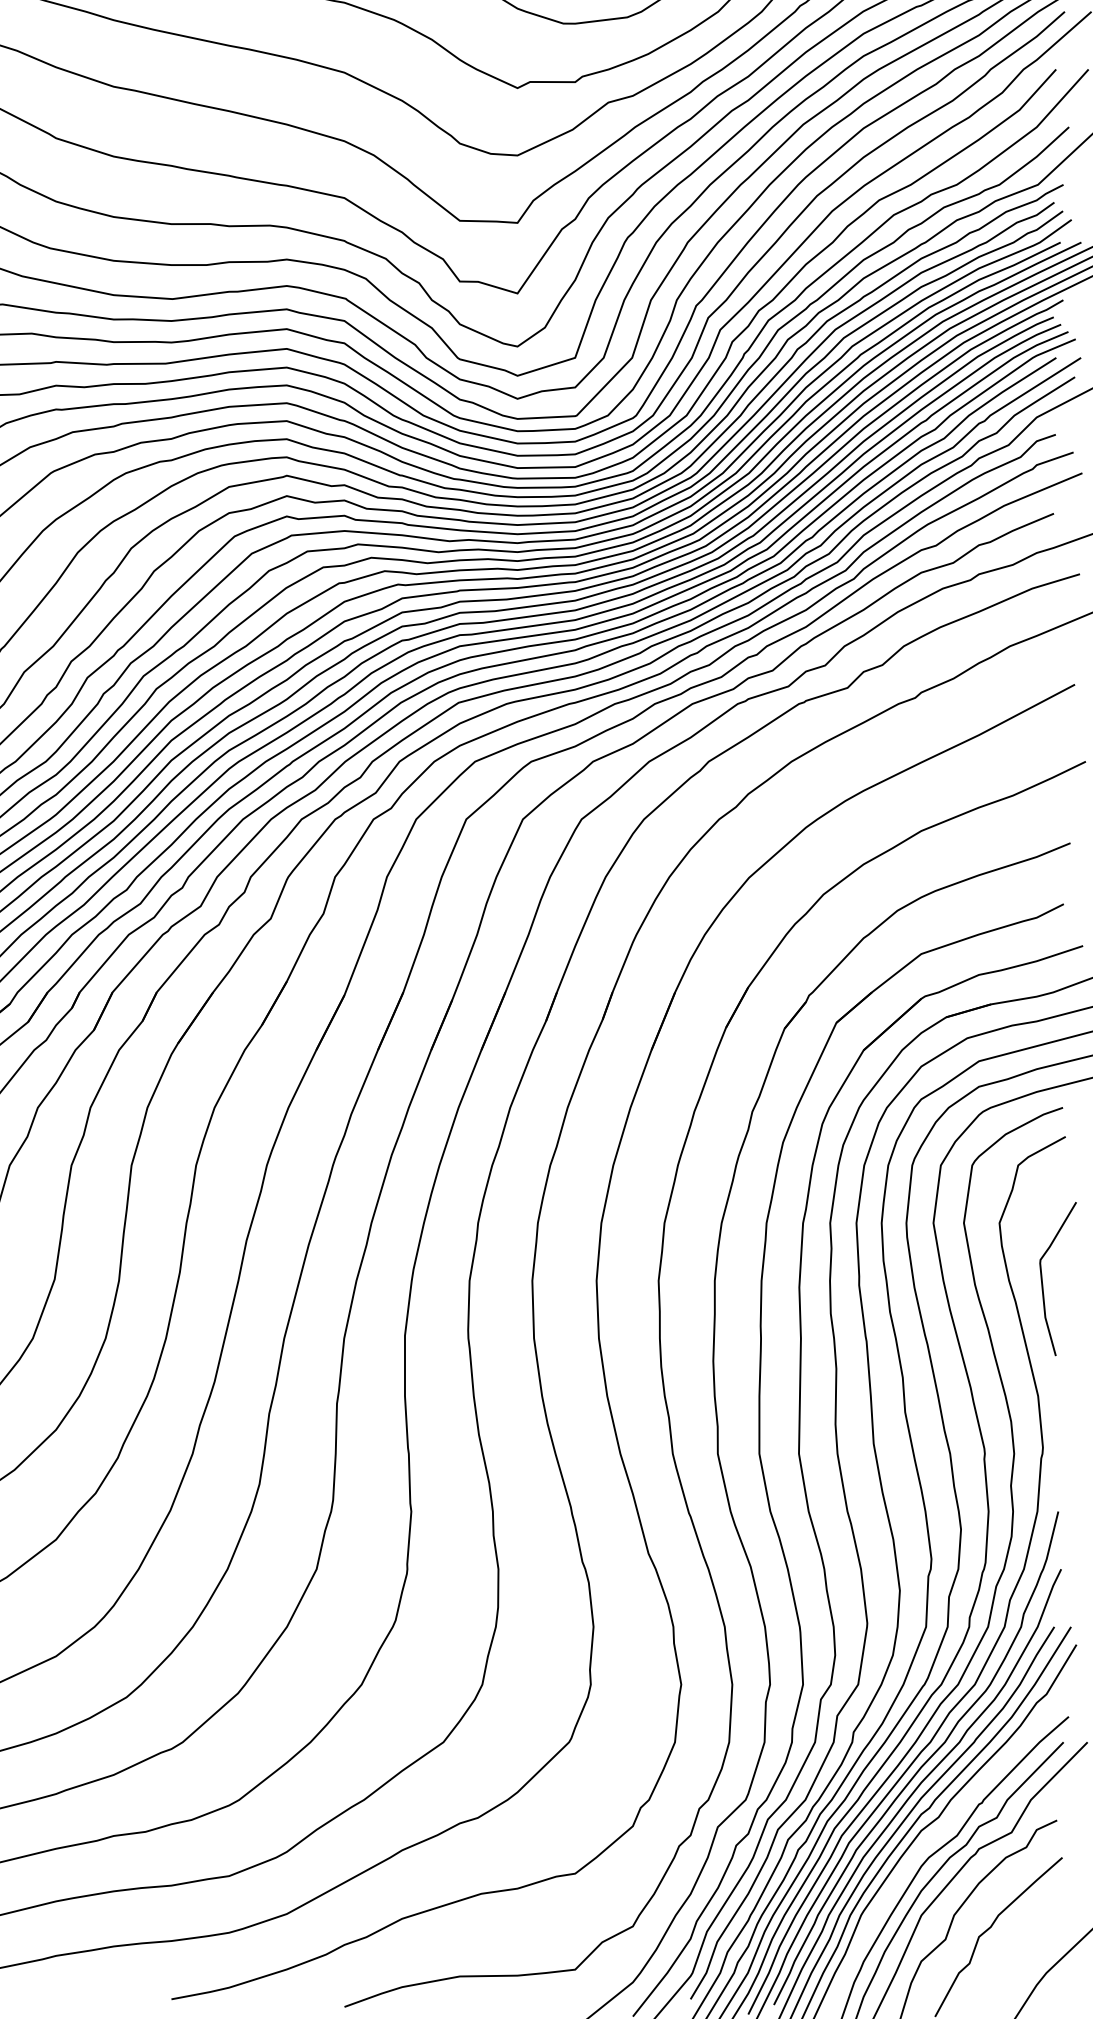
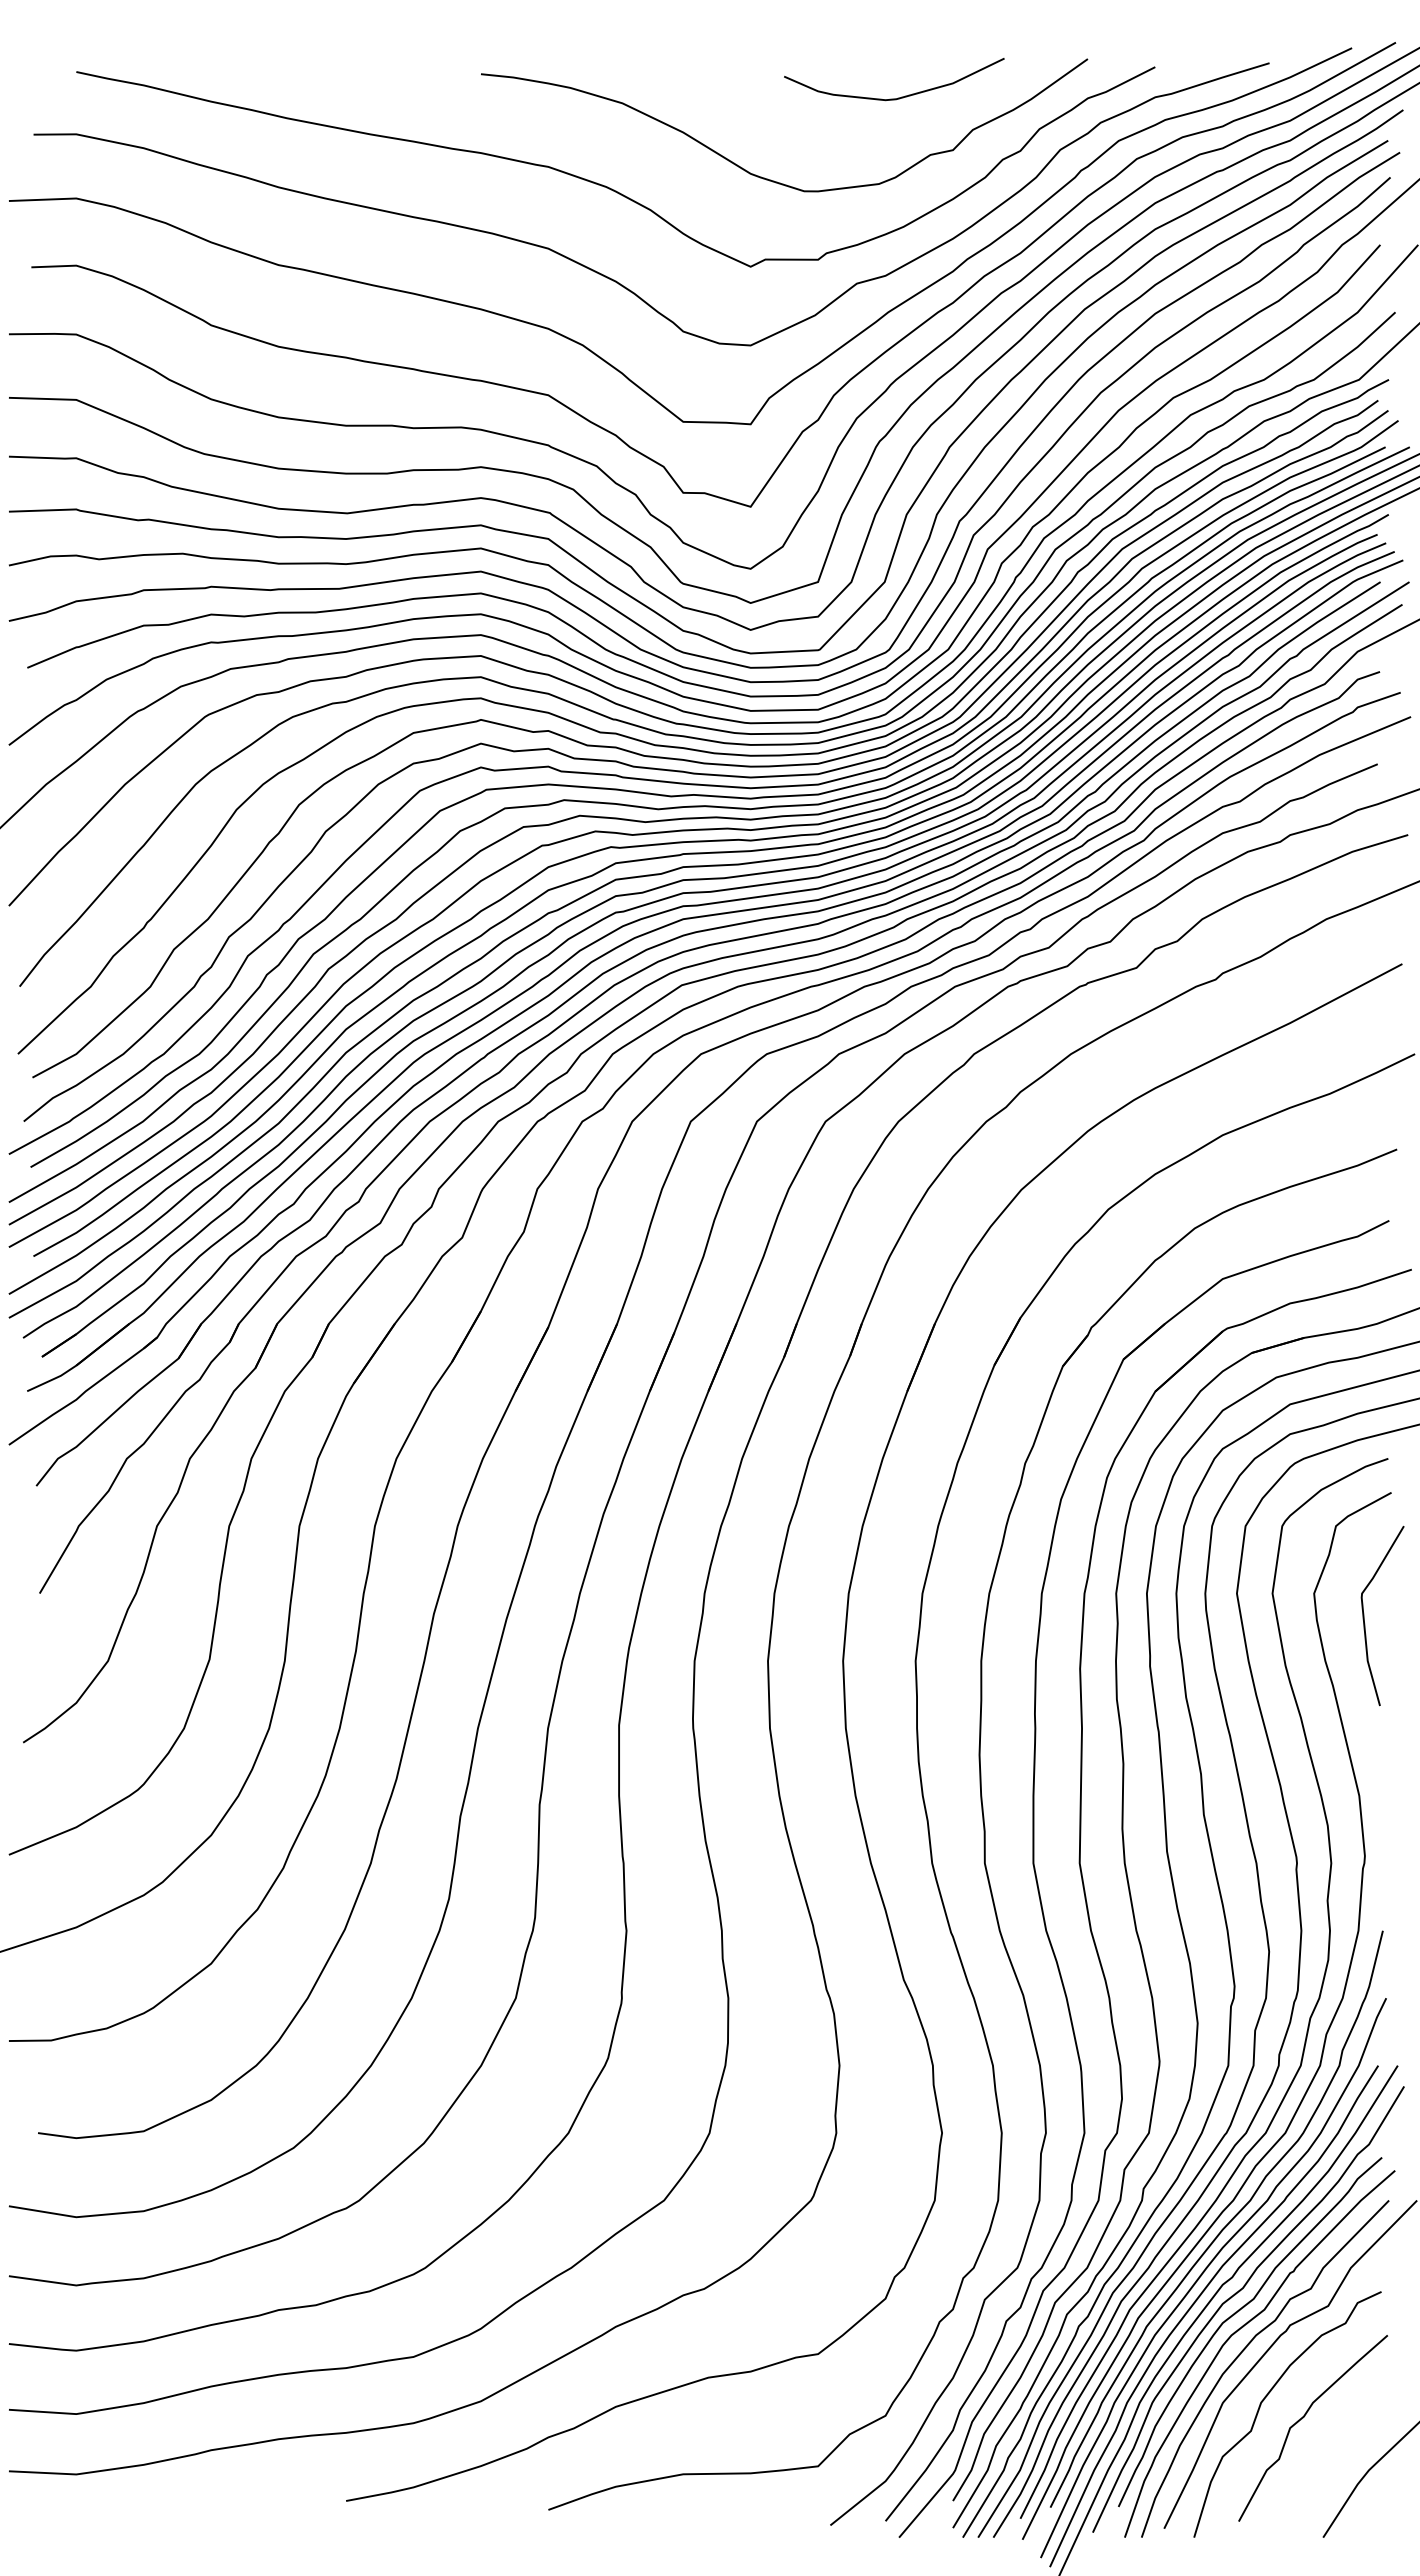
curve: (1042, 1278) -> (1364, 1615), moved
curve: (931, 1840) -> (1234, 2315), added

